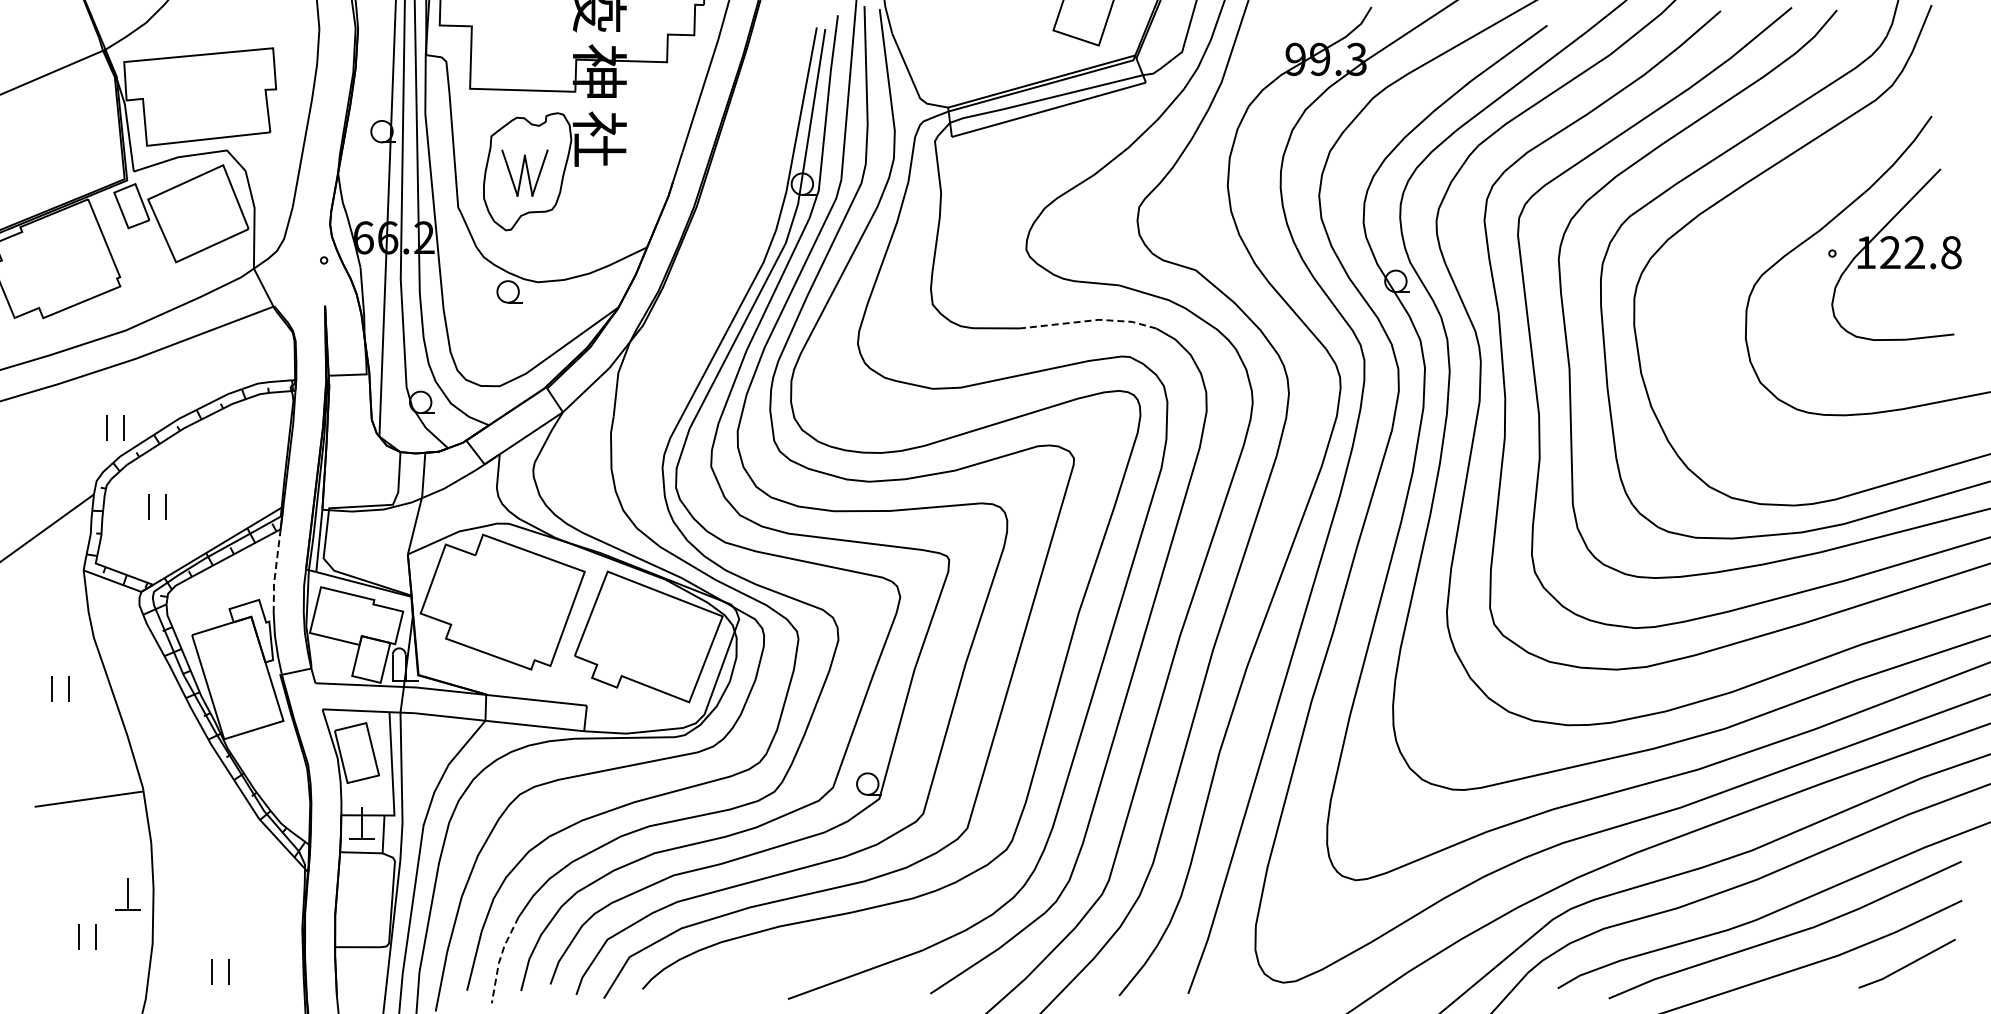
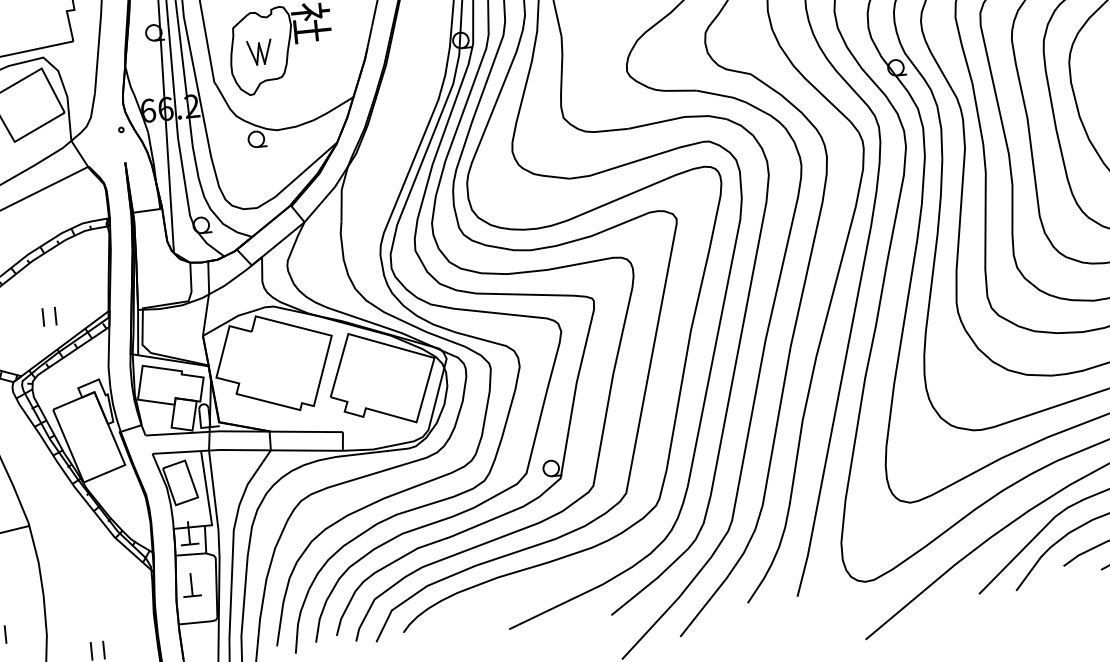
part: (524, 172) -> (259, 52), size x0.71
line: (1090, 320) -> (678, 118), dashed -> solid
part: (149, 506) -> (43, 316), moved
line: (275, 571) -> (108, 357), dashed -> solid
part: (127, 894) -> (191, 584), moved
line: (500, 958) -> (298, 620), dashed -> solid

